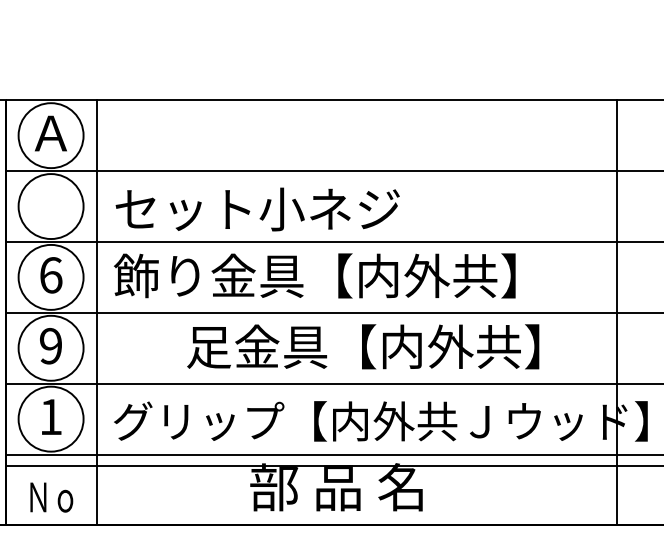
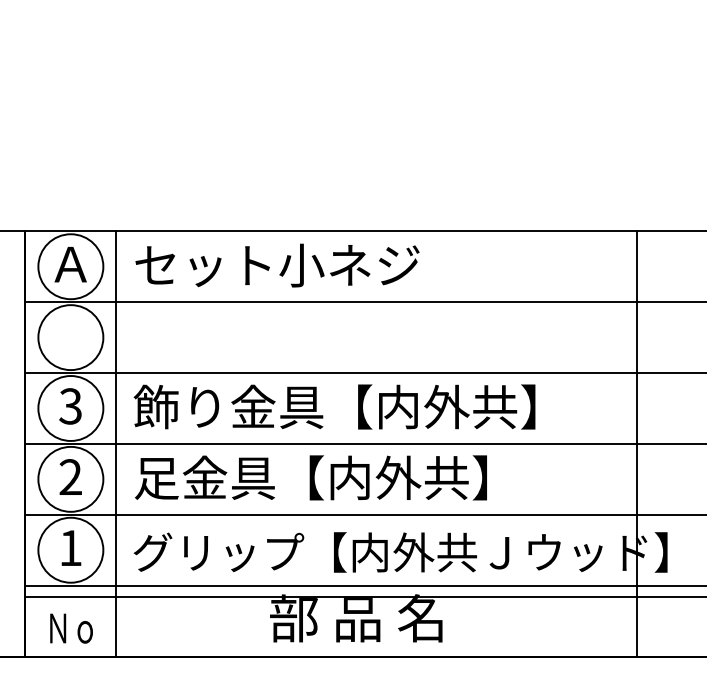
text: (257, 209) -> (277, 265), moved
text: (50, 275) -> (70, 406), 6 -> 3
text: (50, 346) -> (70, 477), 9 -> 2
text: (362, 346) -> (310, 477), moved

